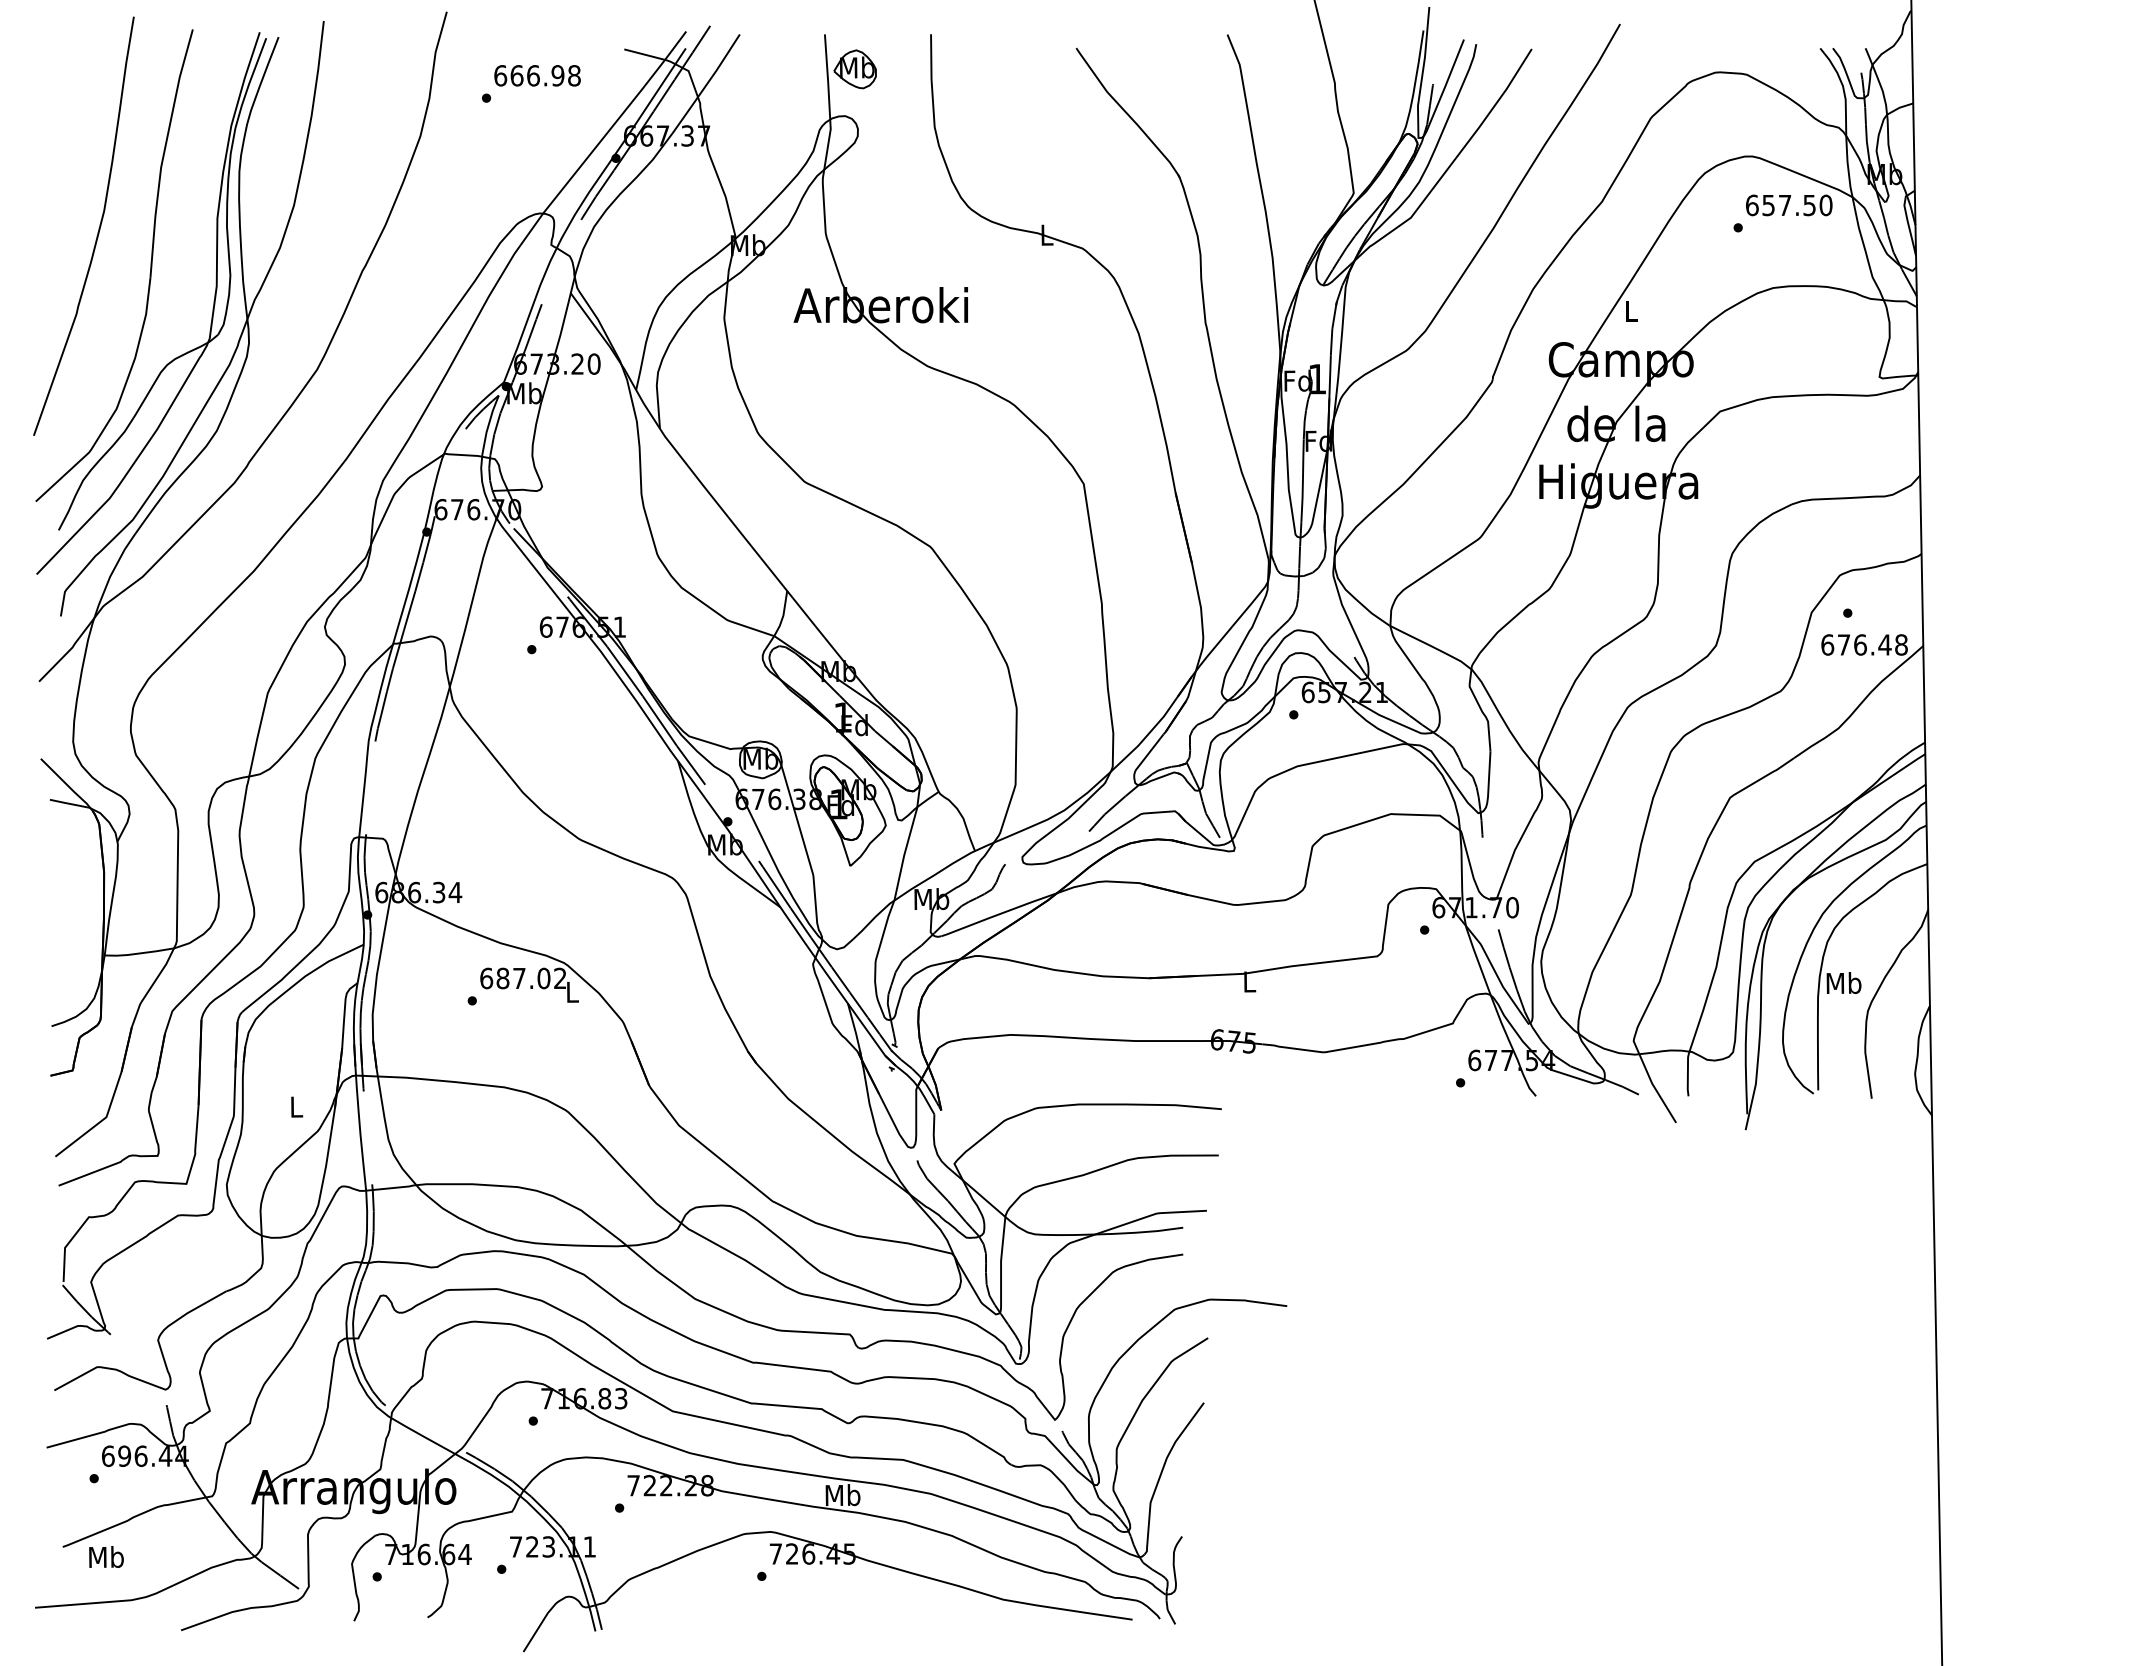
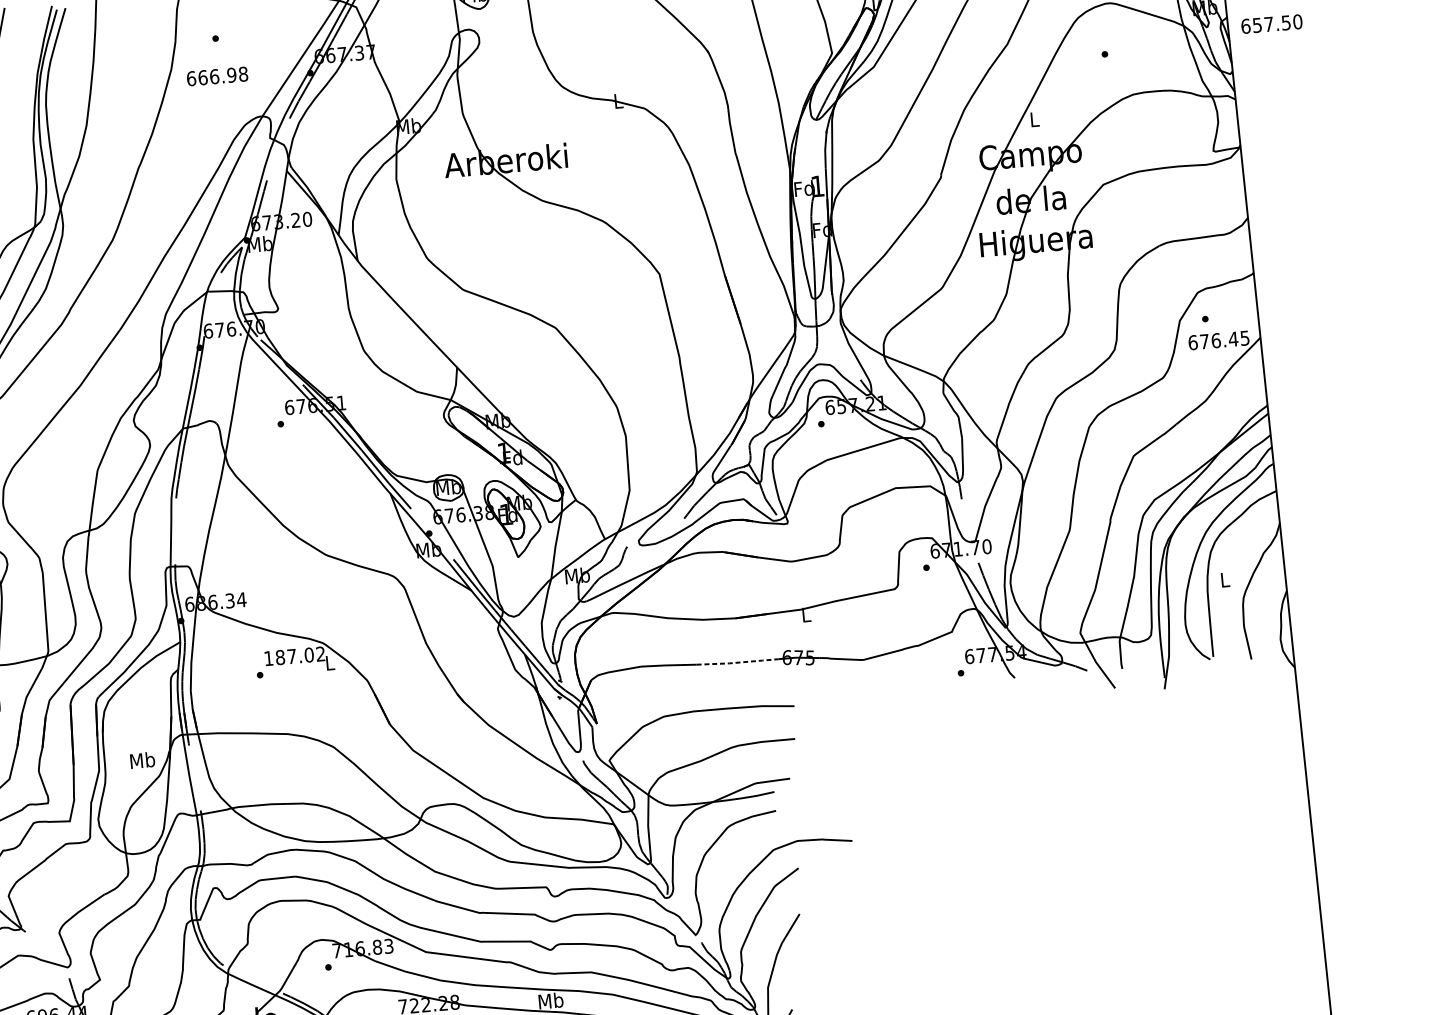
text: (537, 75) -> (217, 76), moved
text: (1789, 205) -> (1272, 24), moved
text: (1901, 644) -> (1245, 337), 676.48 -> 676.45
text: (486, 978) -> (268, 658), 687.02 -> 187.02
text: (1843, 983) -> (1224, 580), Mb -> L
line: (1146, 1041) -> (737, 663), solid -> dashed
text: (296, 1106) -> (142, 760), L -> Mb

